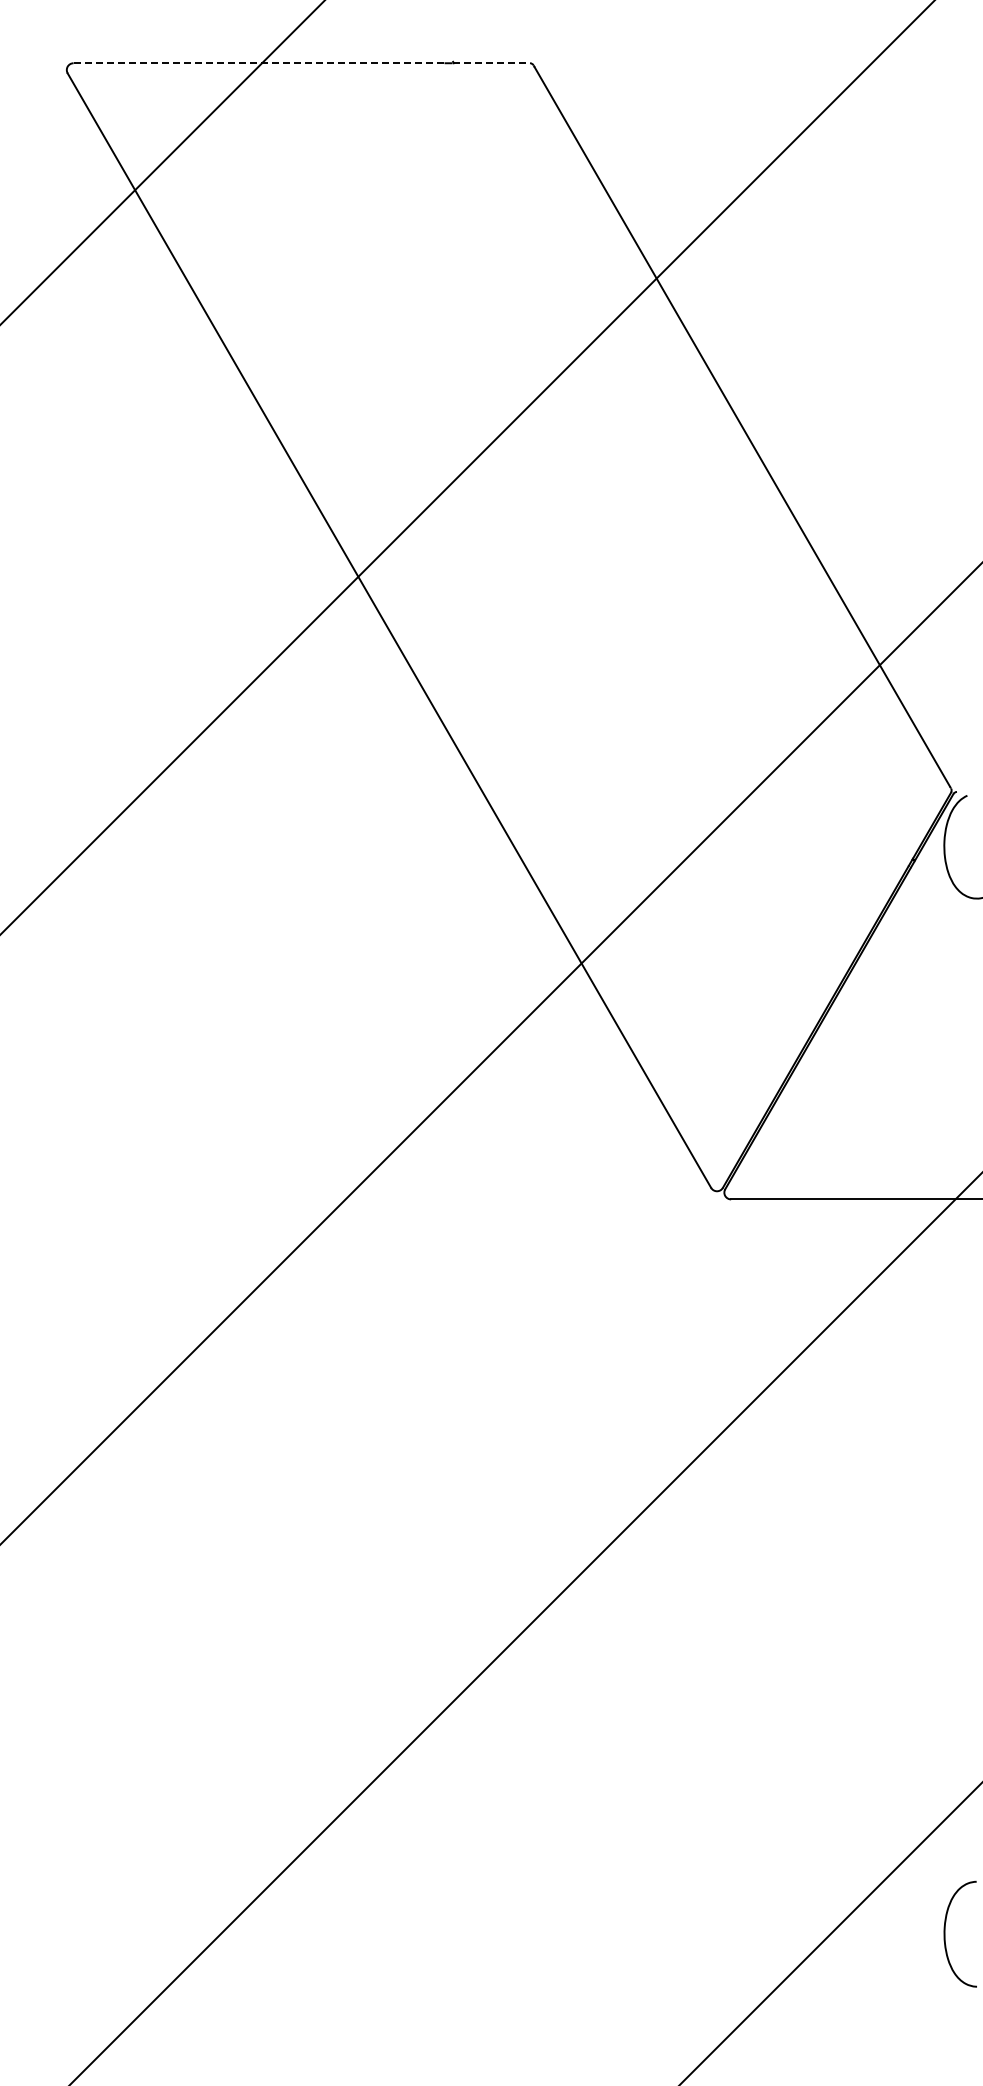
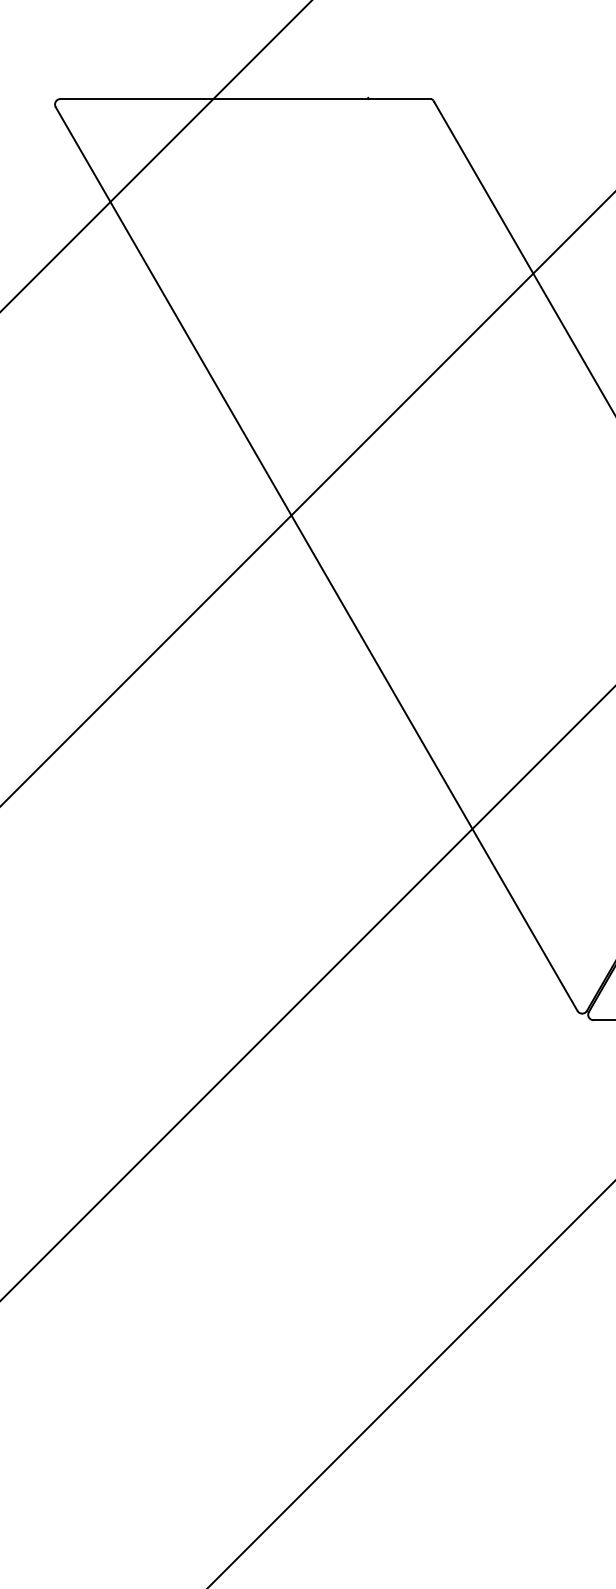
line: (259, 63) -> (211, 99), dashed -> solid
line: (491, 63) -> (399, 99), dashed -> solid

